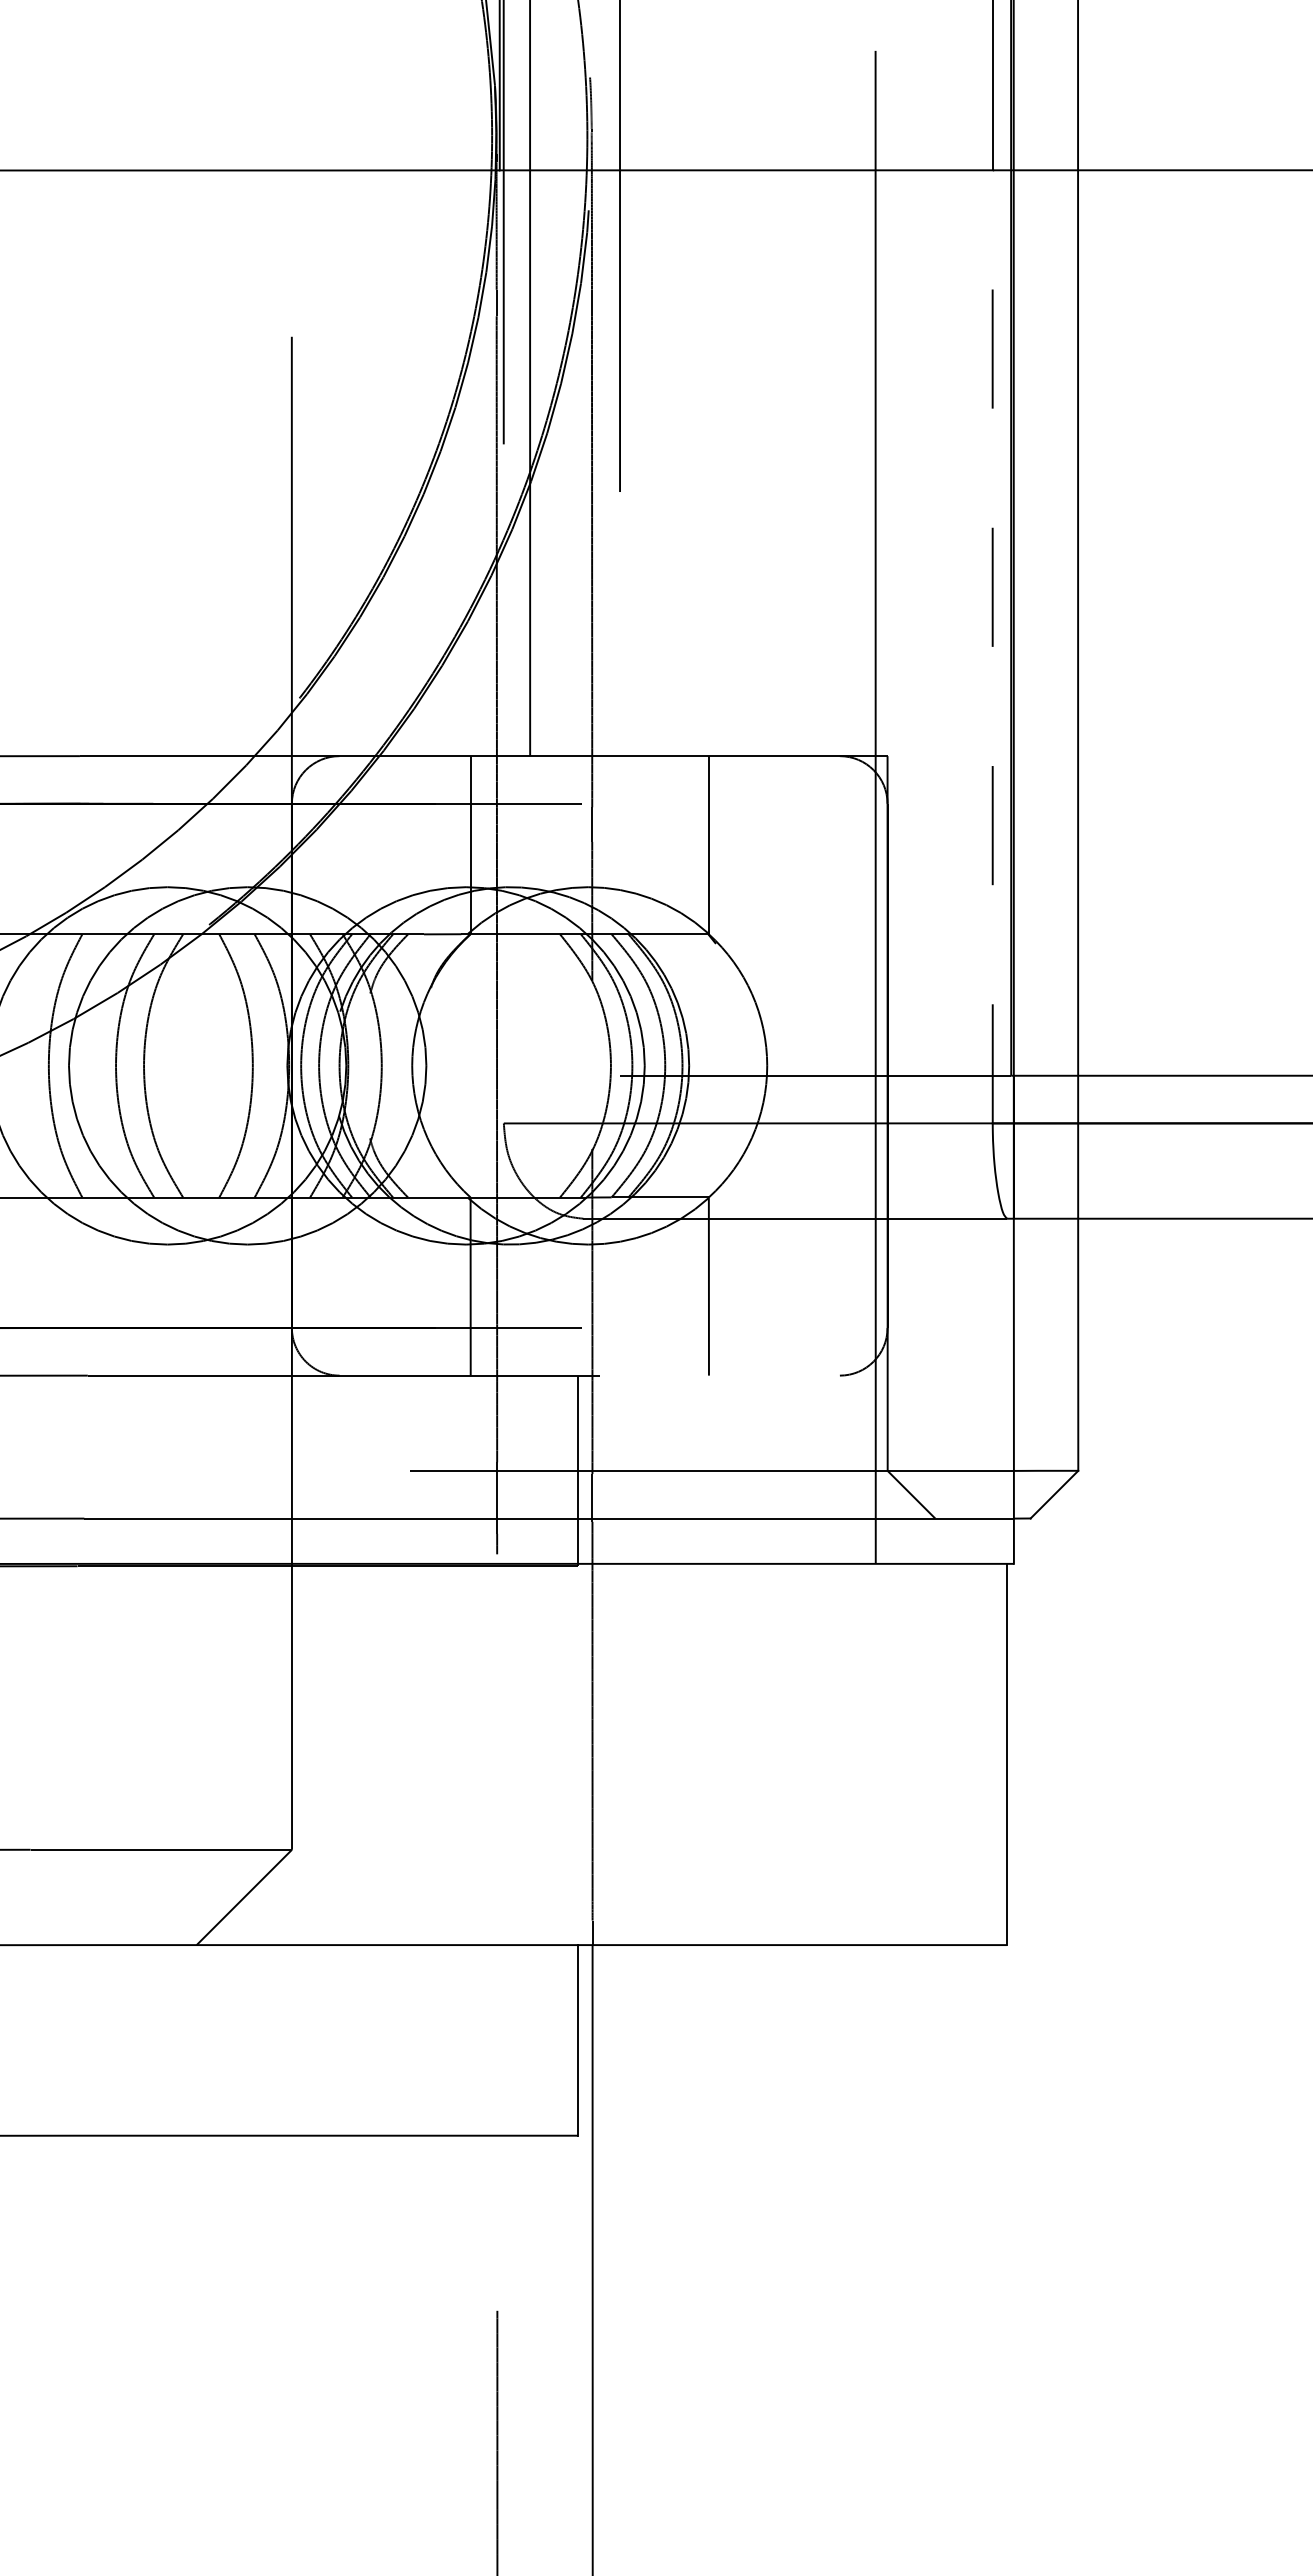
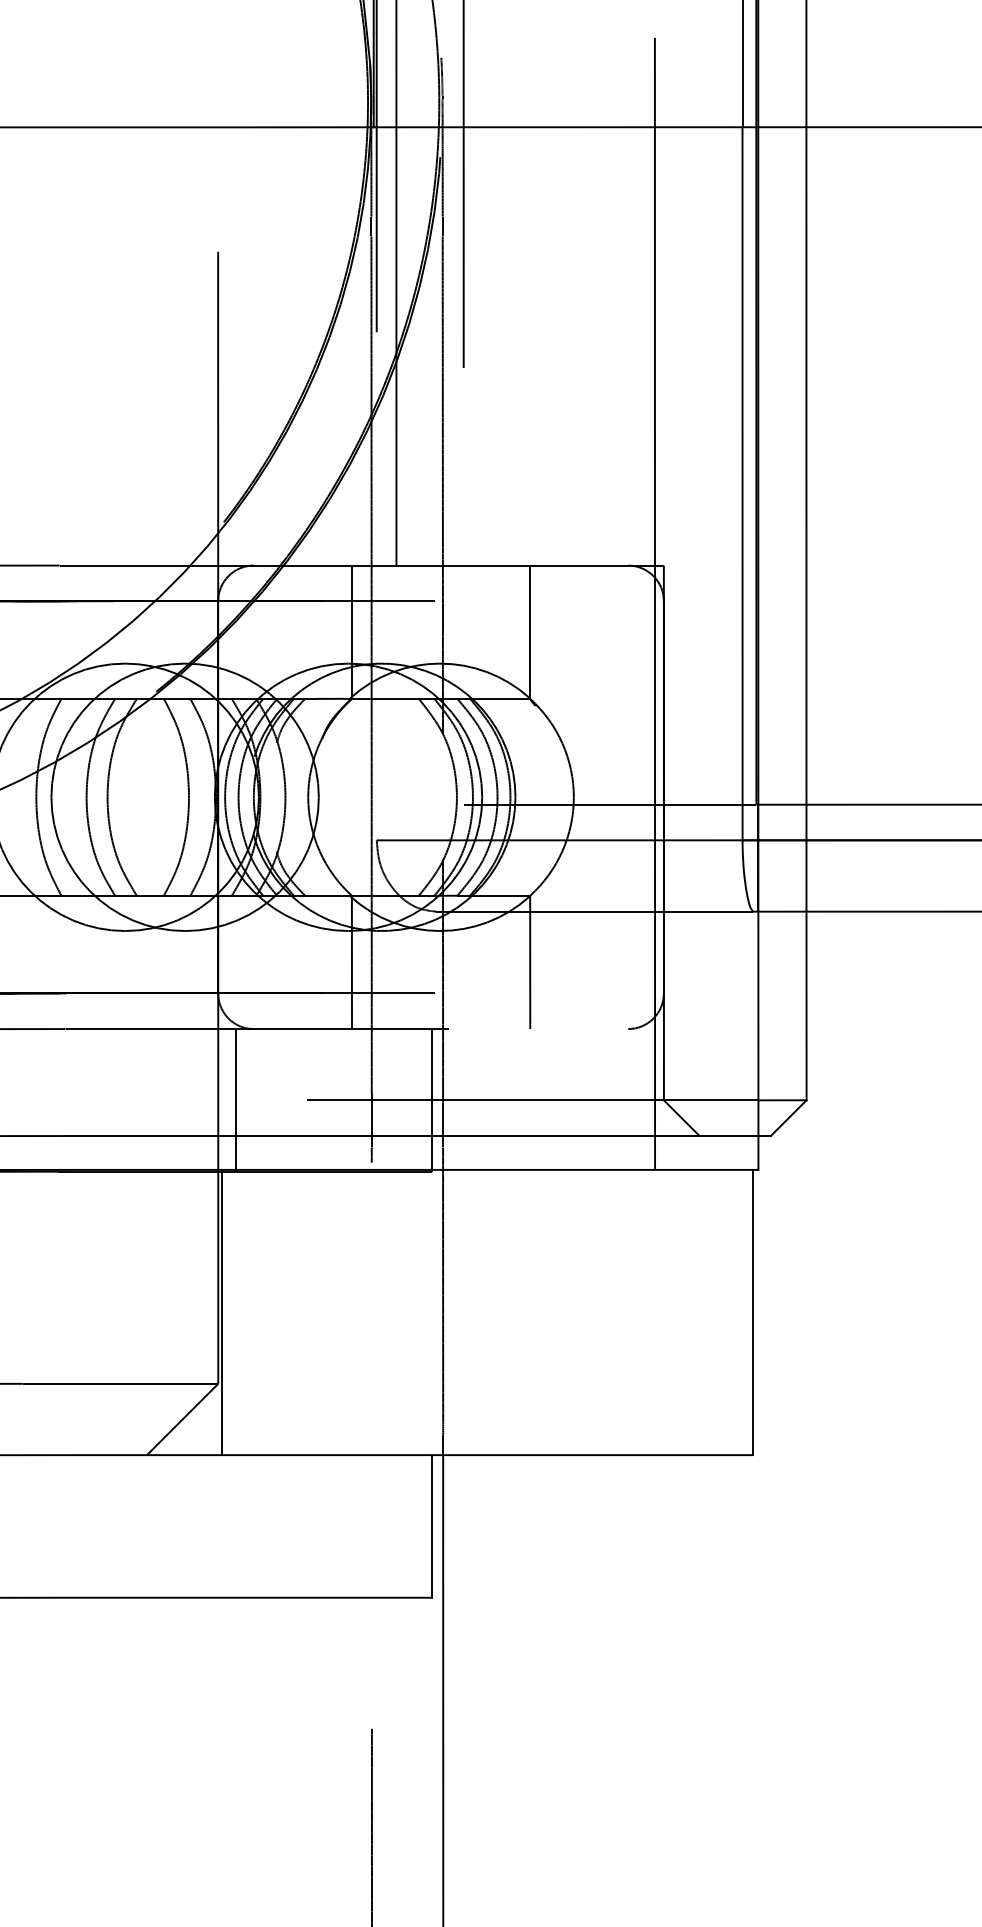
line: (992, 646) -> (742, 483), dashed -> solid
line: (315, 1470) -> (235, 1100), added
line: (296, 1754) -> (221, 1312), added

